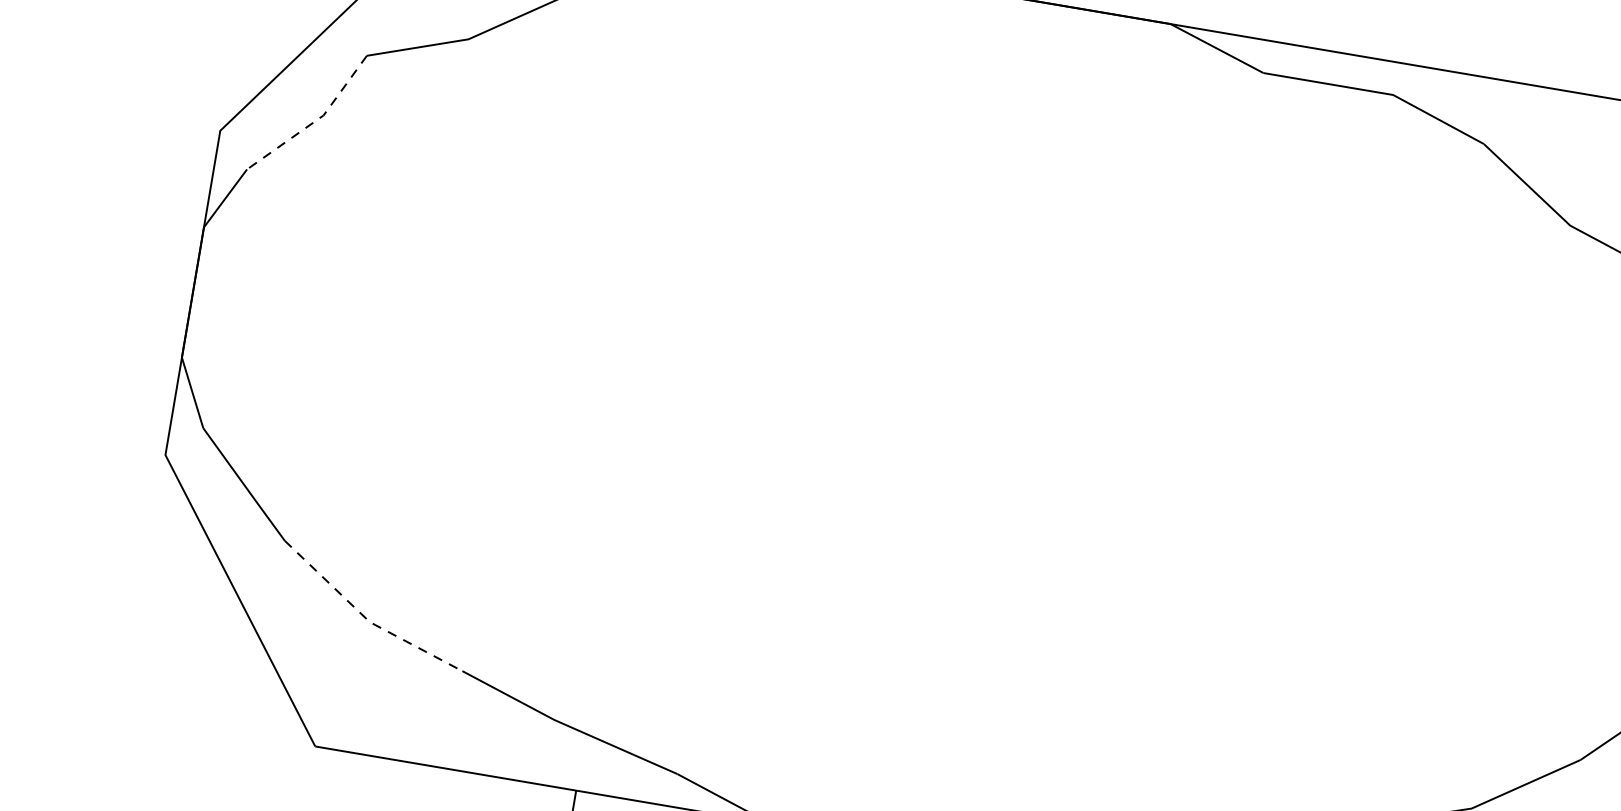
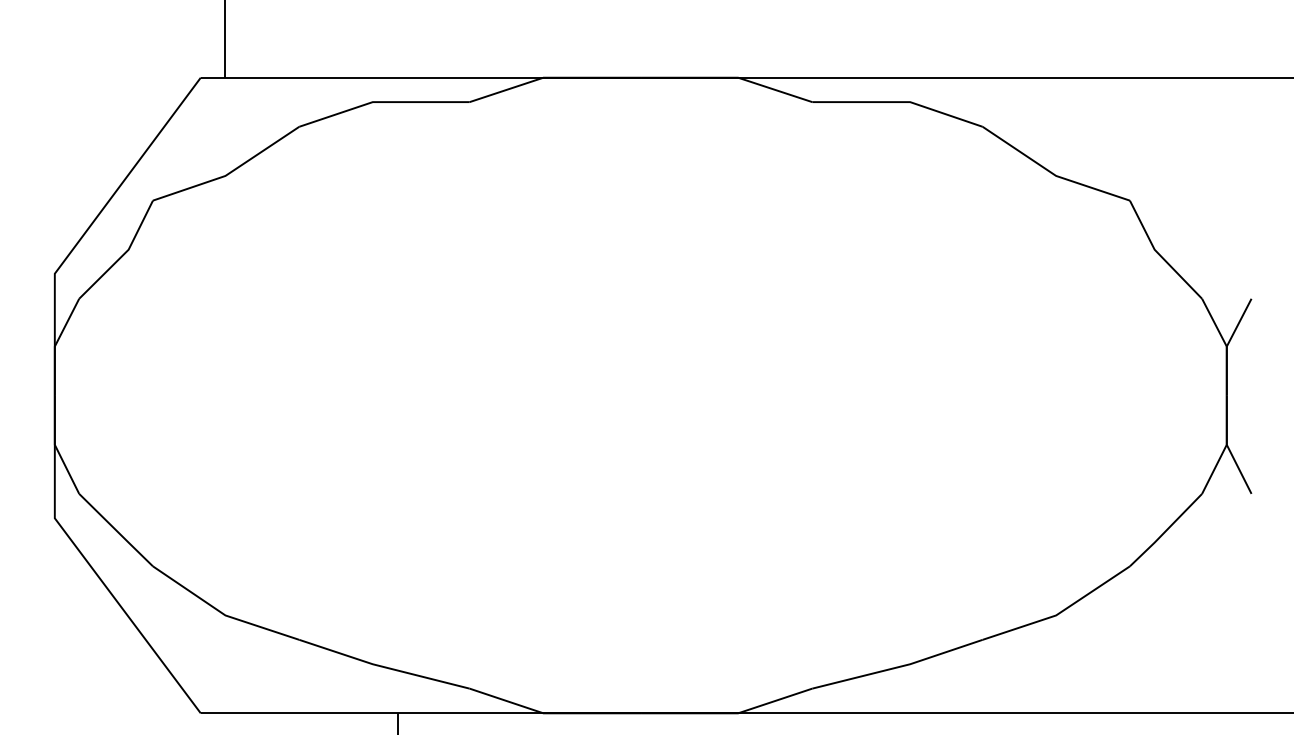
line: (315, 120) -> (123, 254), dashed -> solid
line: (366, 618) -> (222, 613), dashed -> solid

